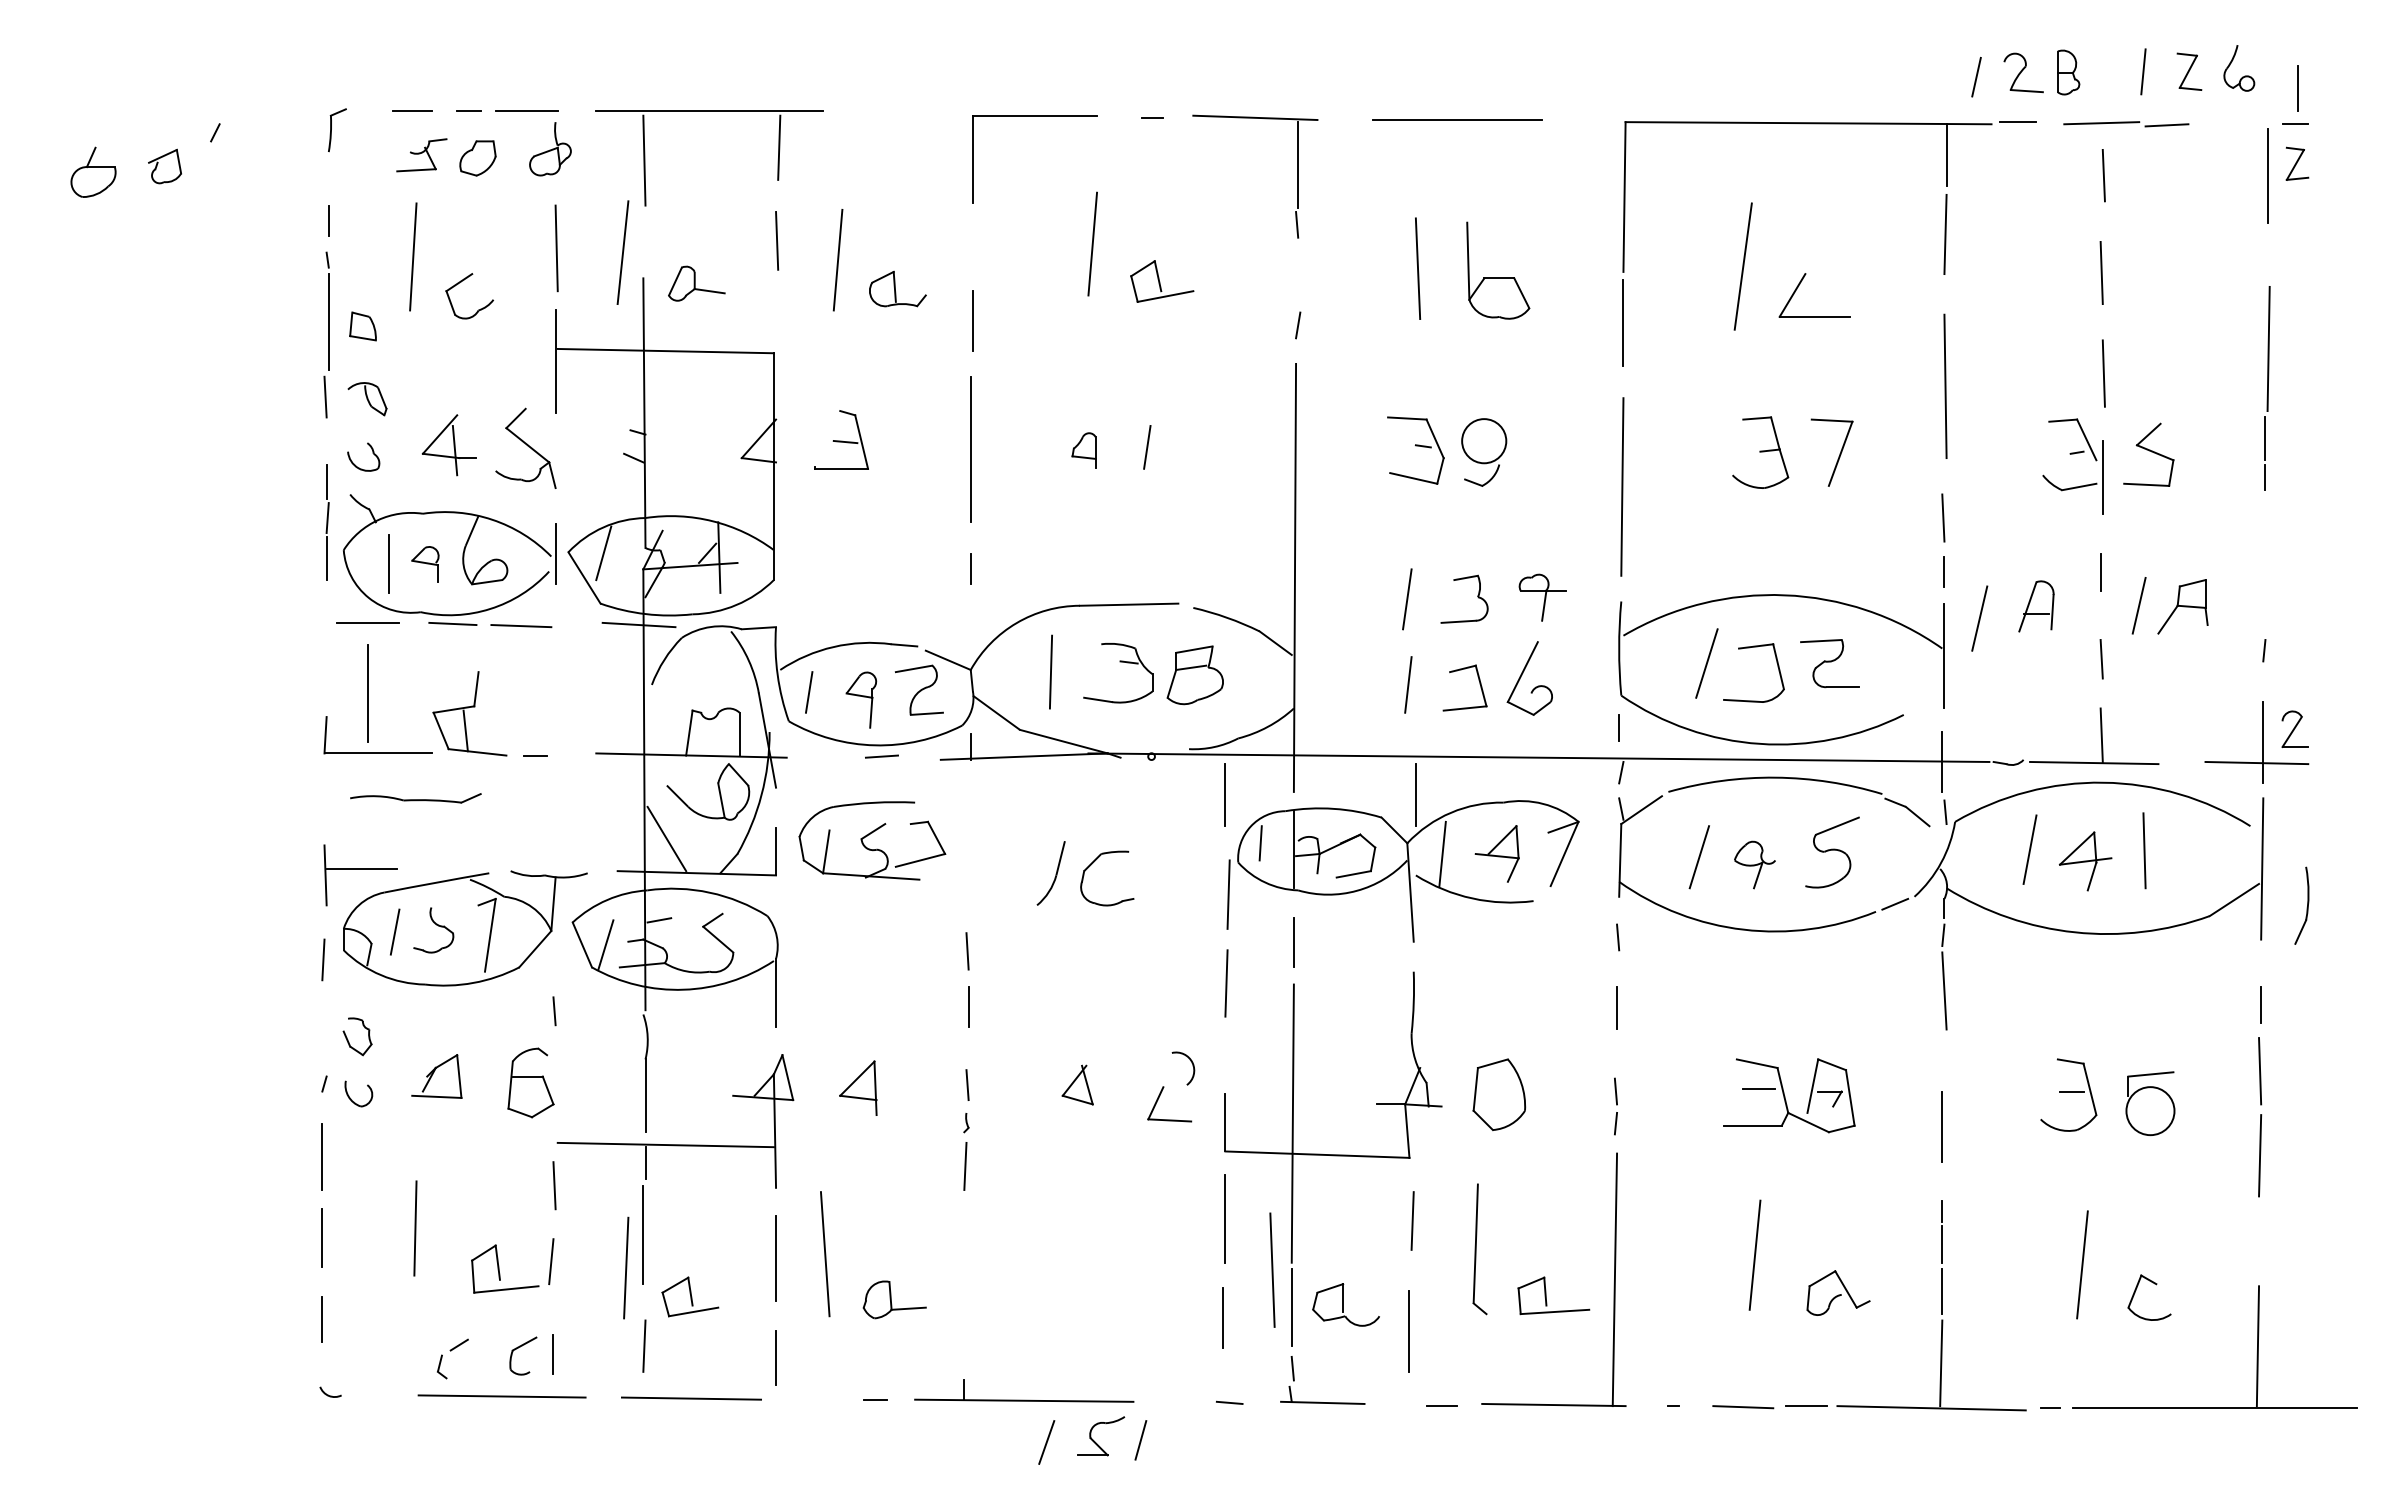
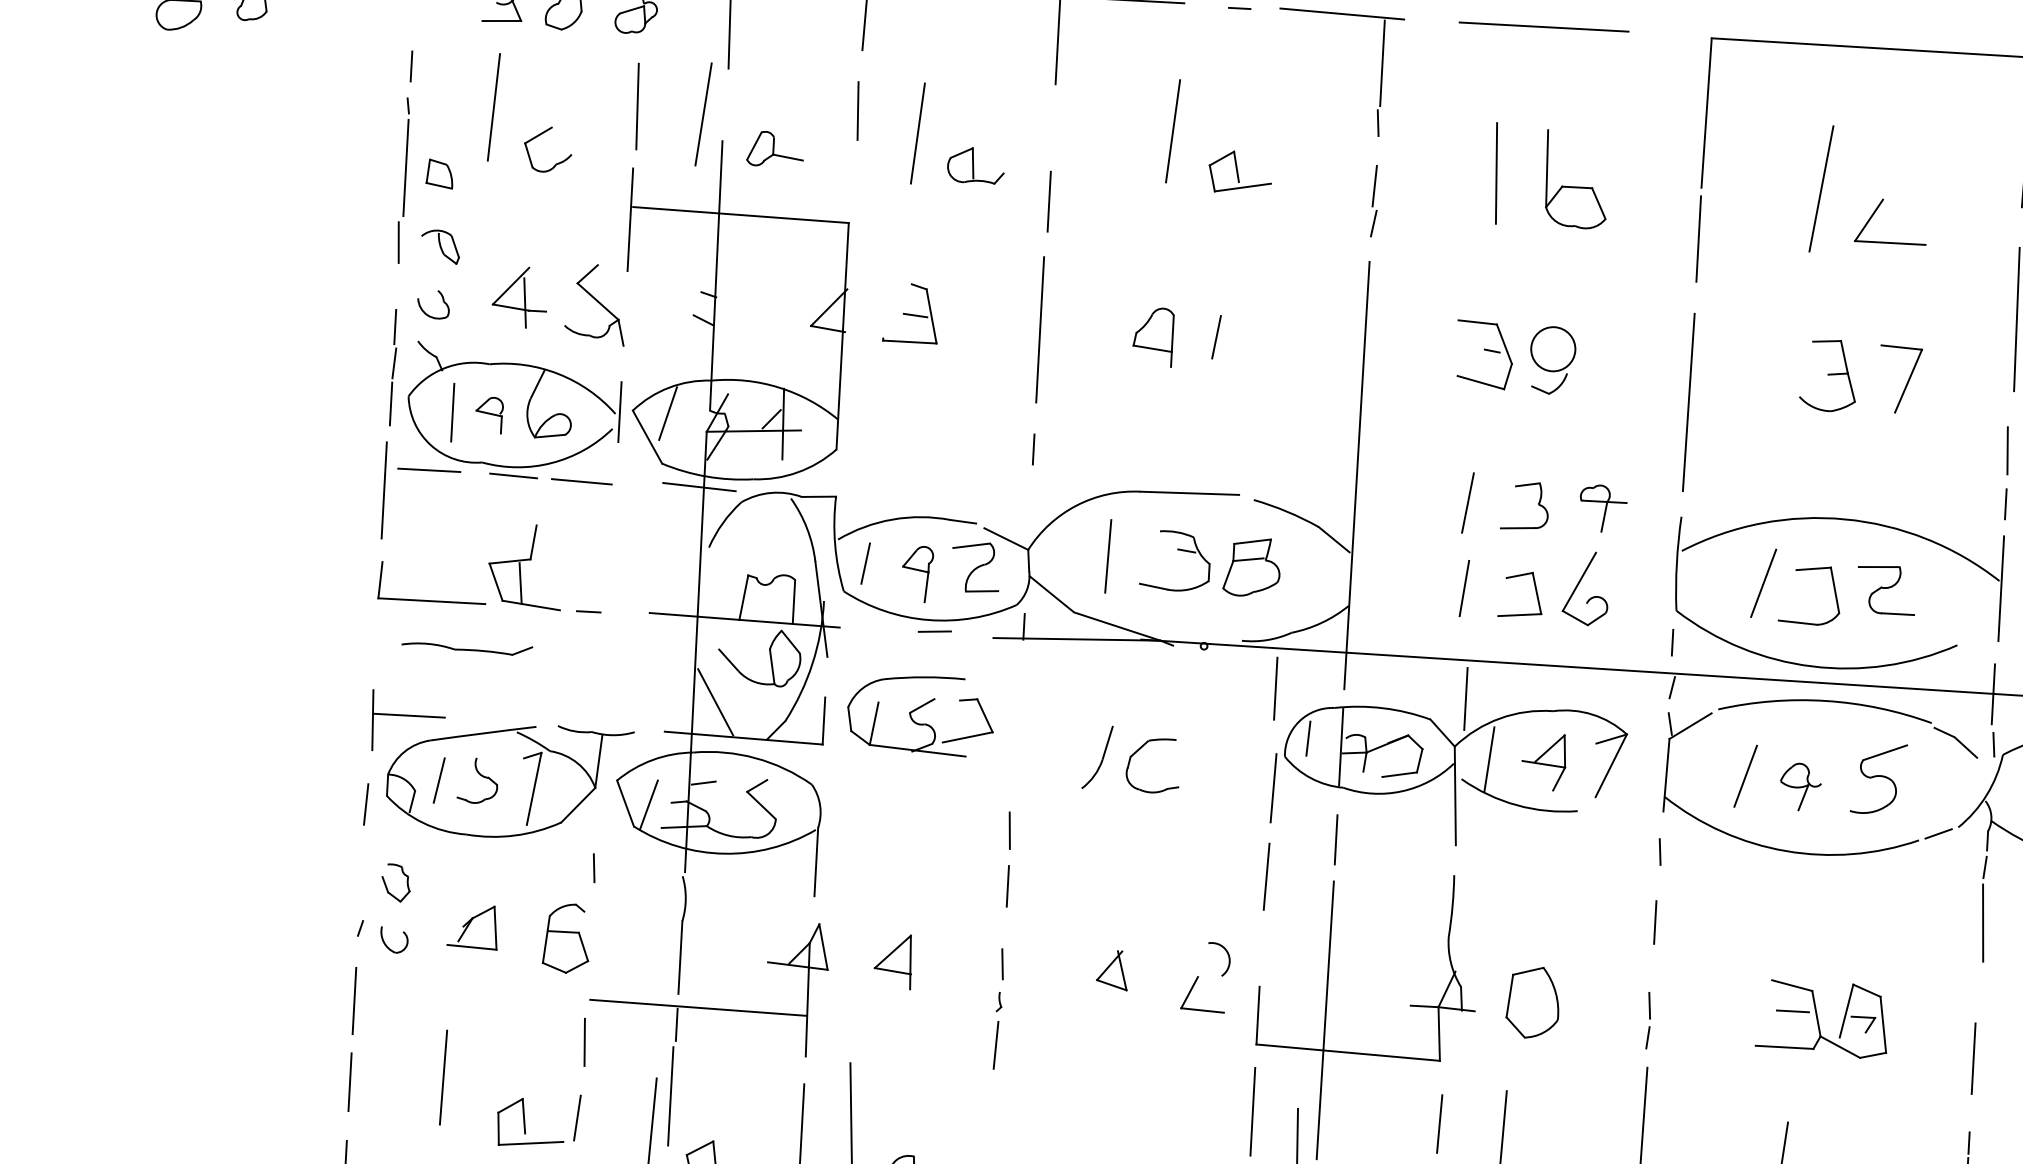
line: (1297, 287) -> (1375, 185), added
part: (1083, 450) -> (1152, 336), size x1.67
line: (367, 693) -> (384, 490), moved

